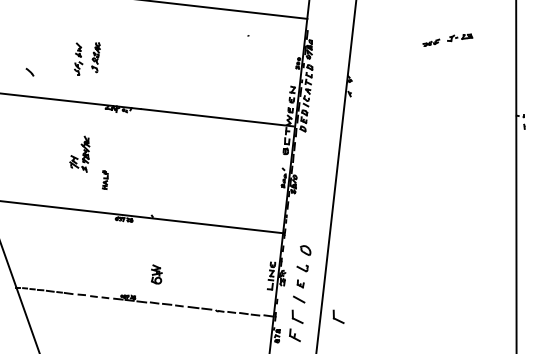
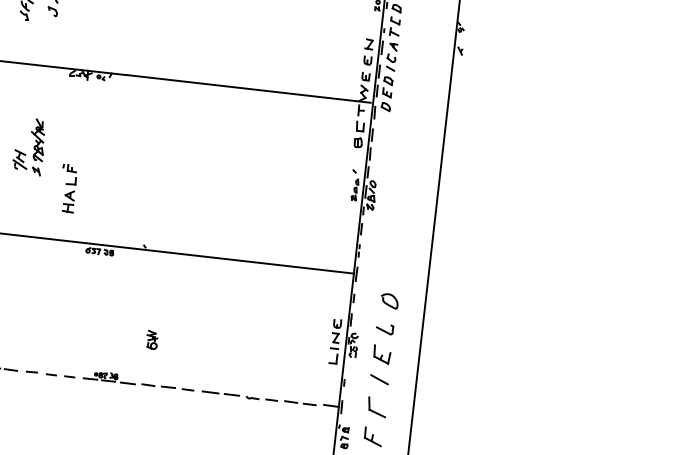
part: (105, 179) -> (69, 187), size x1.67
part: (157, 274) -> (153, 339), size x0.62
part: (300, 283) -> (381, 353), size x1.67
part: (338, 316) -> (442, 406), removed

